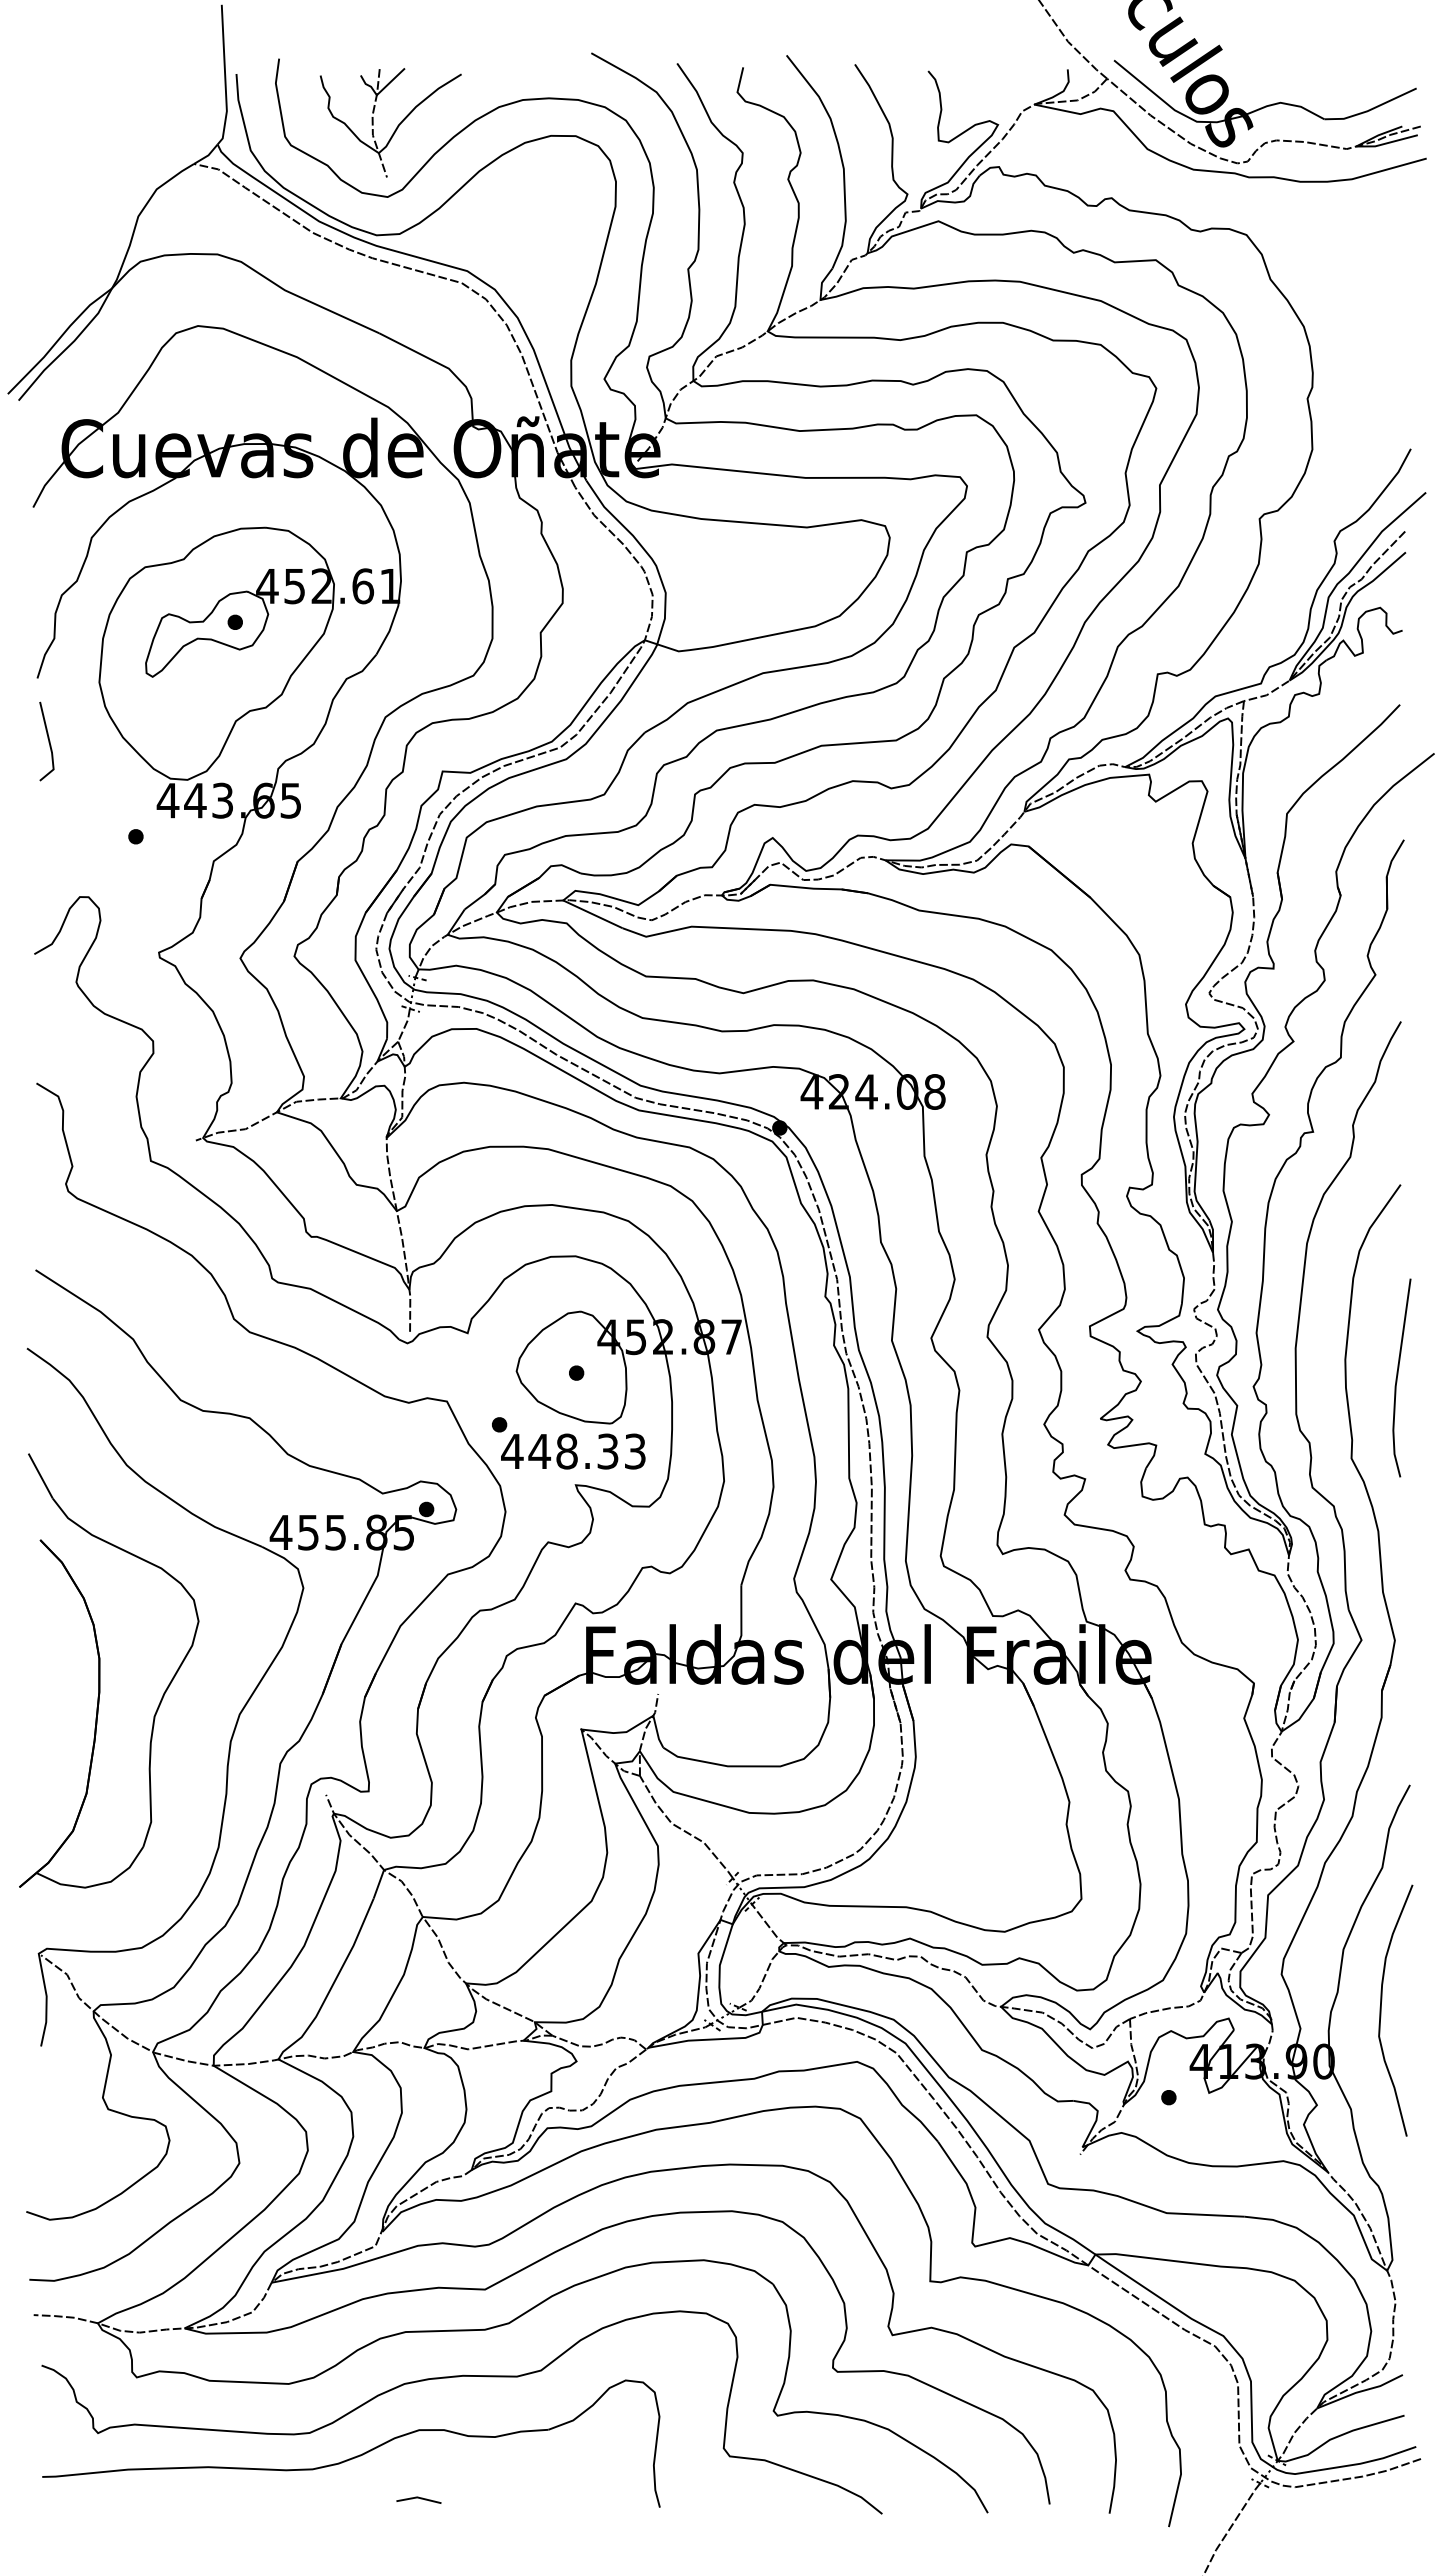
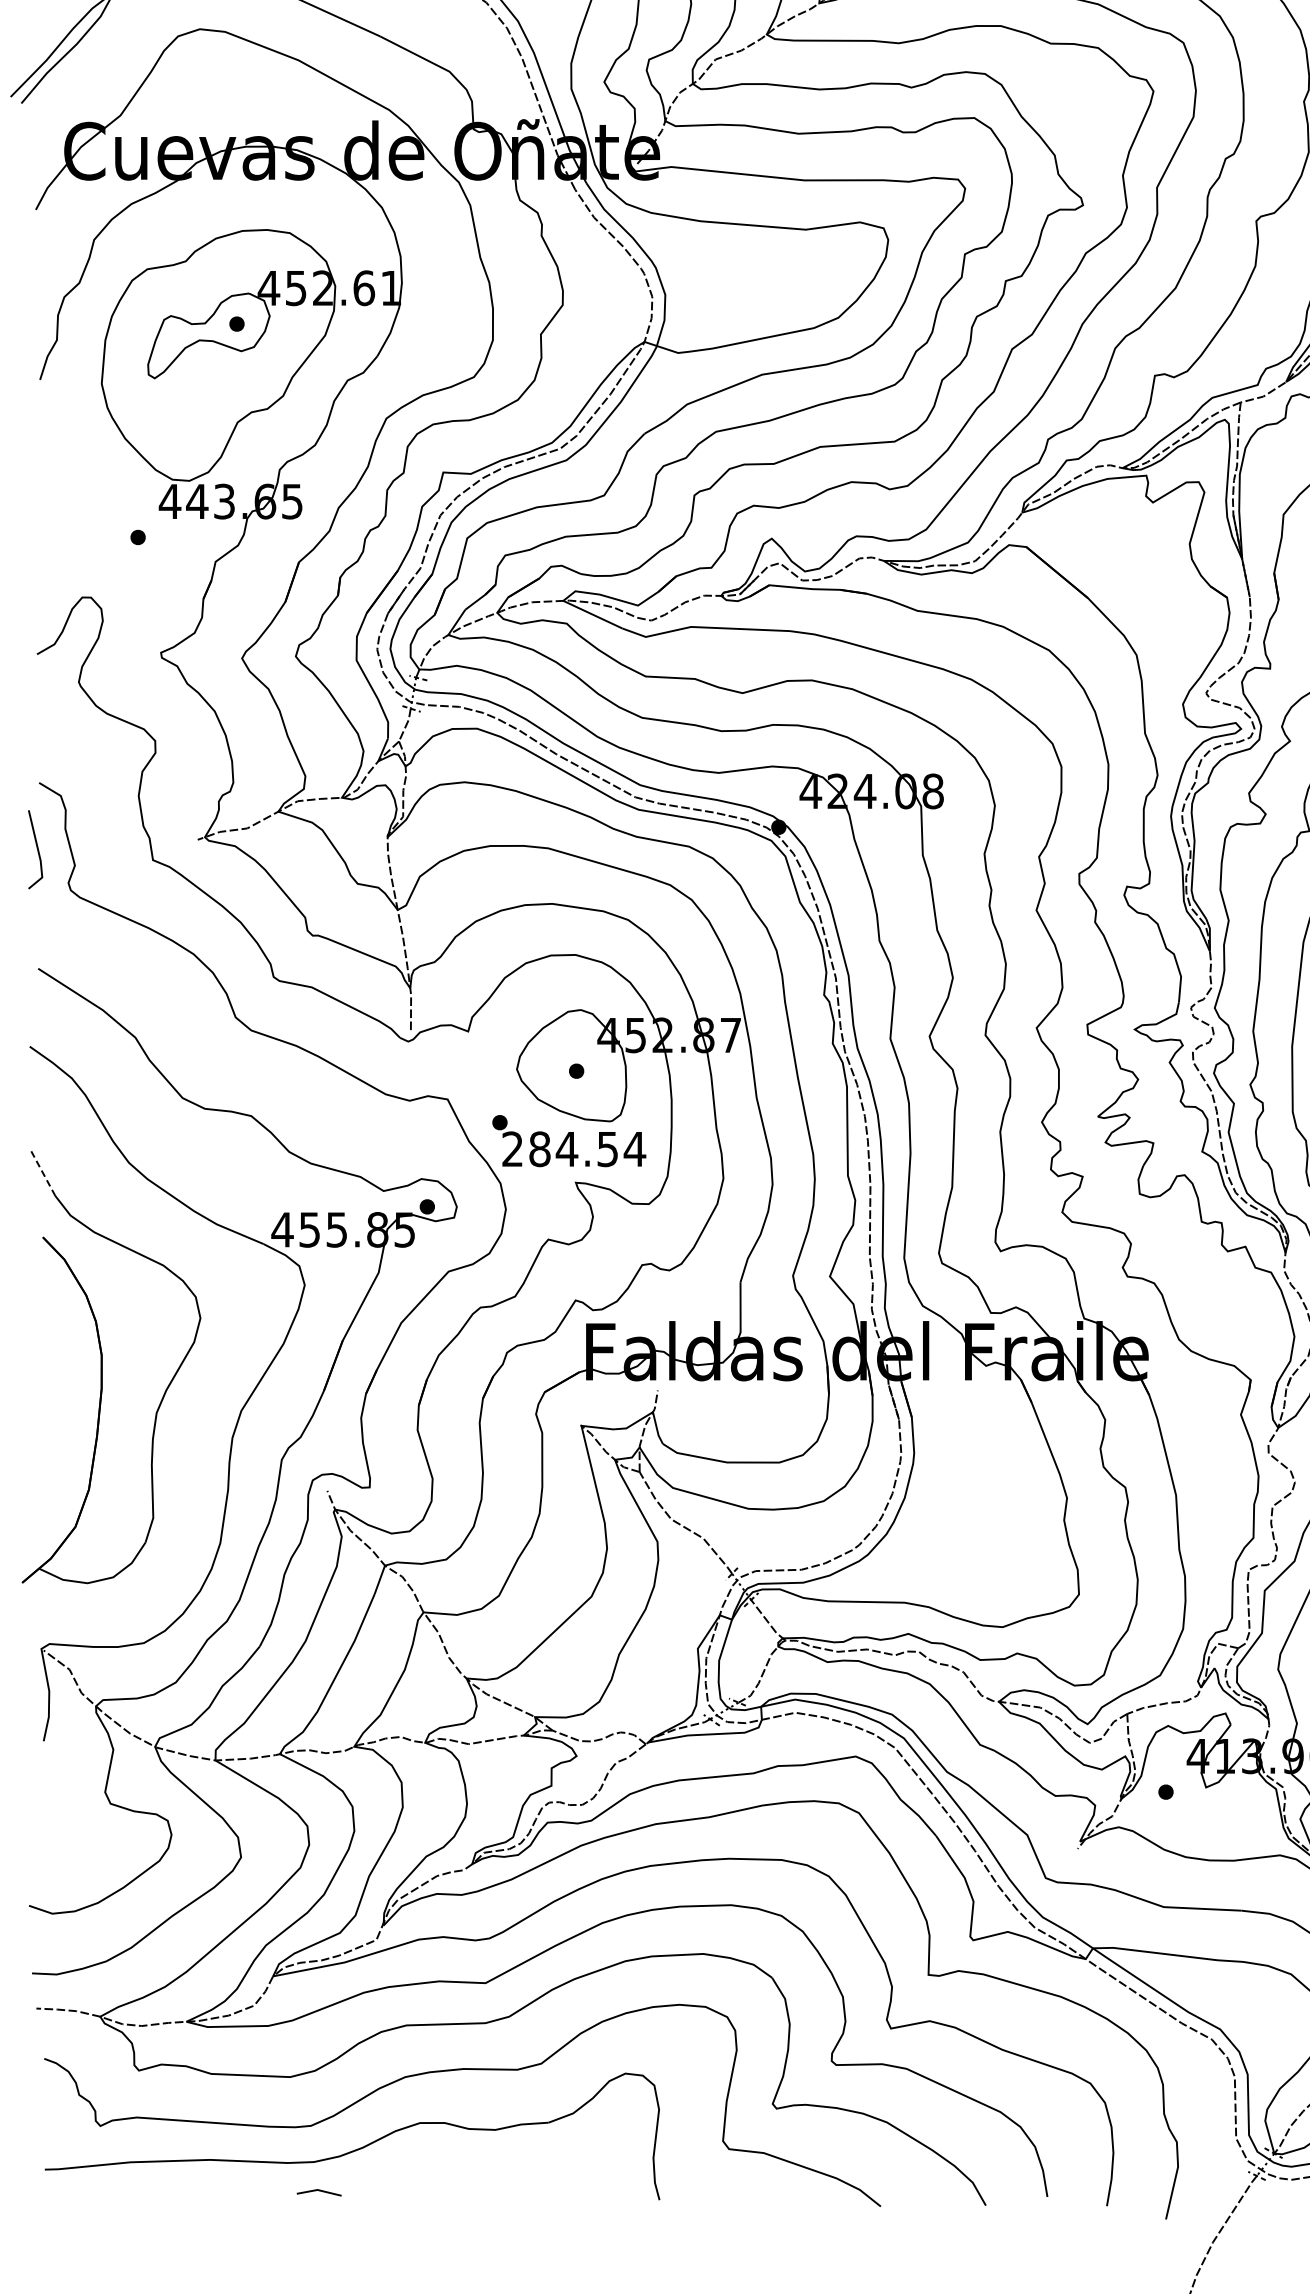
line: (48, 741) -> (37, 849), moved
text: (573, 1451) -> (573, 1149), 448.33 -> 284.54
line: (40, 1476) -> (43, 1174), solid -> dashed
line: (418, 2498) -> (318, 2191), moved

